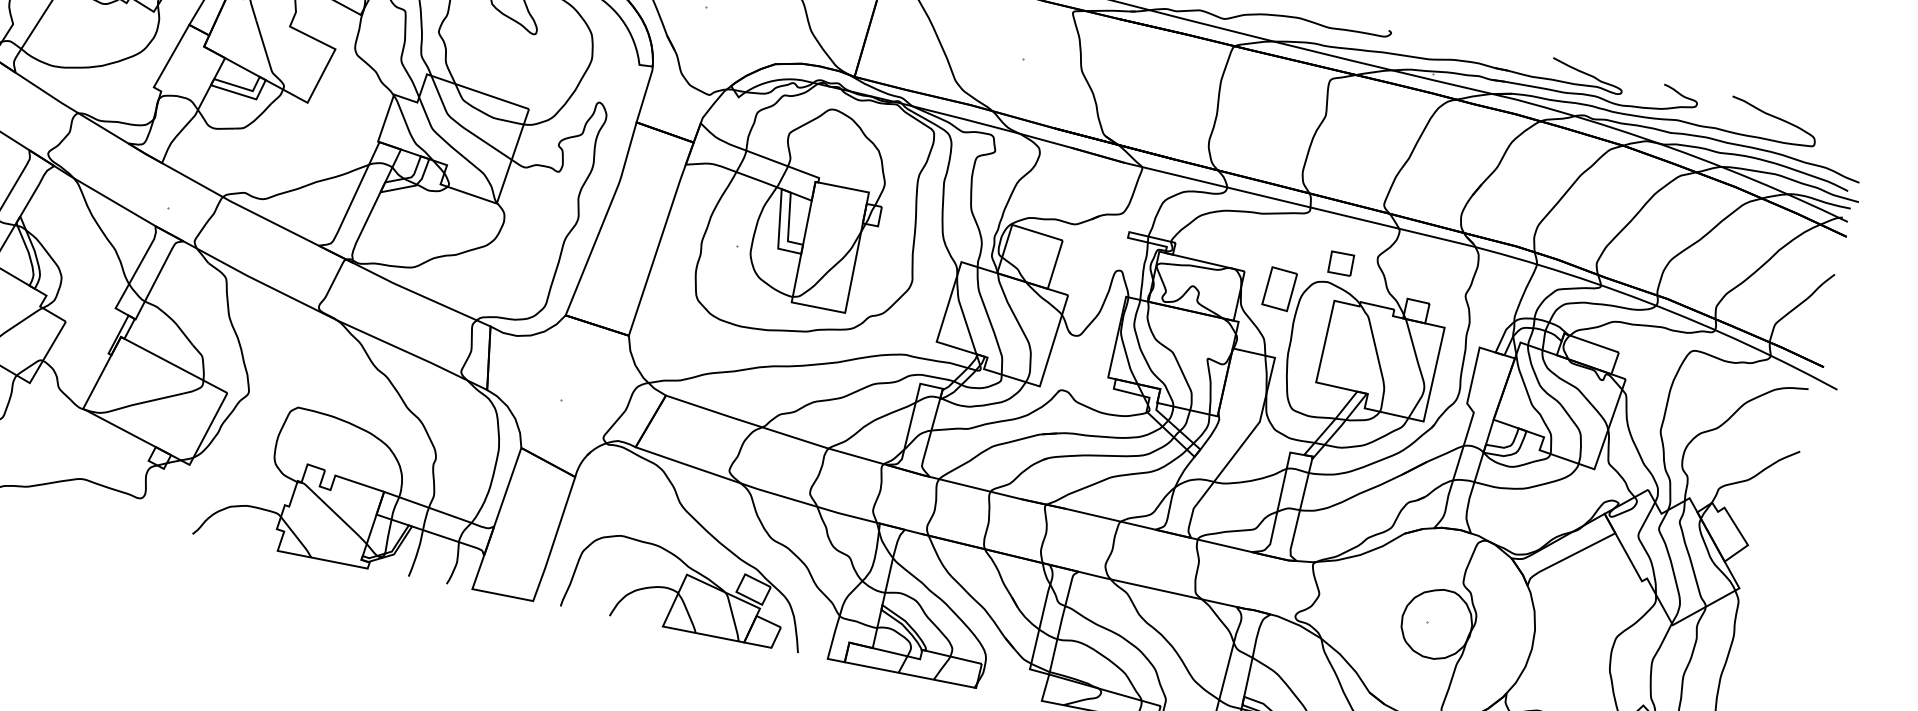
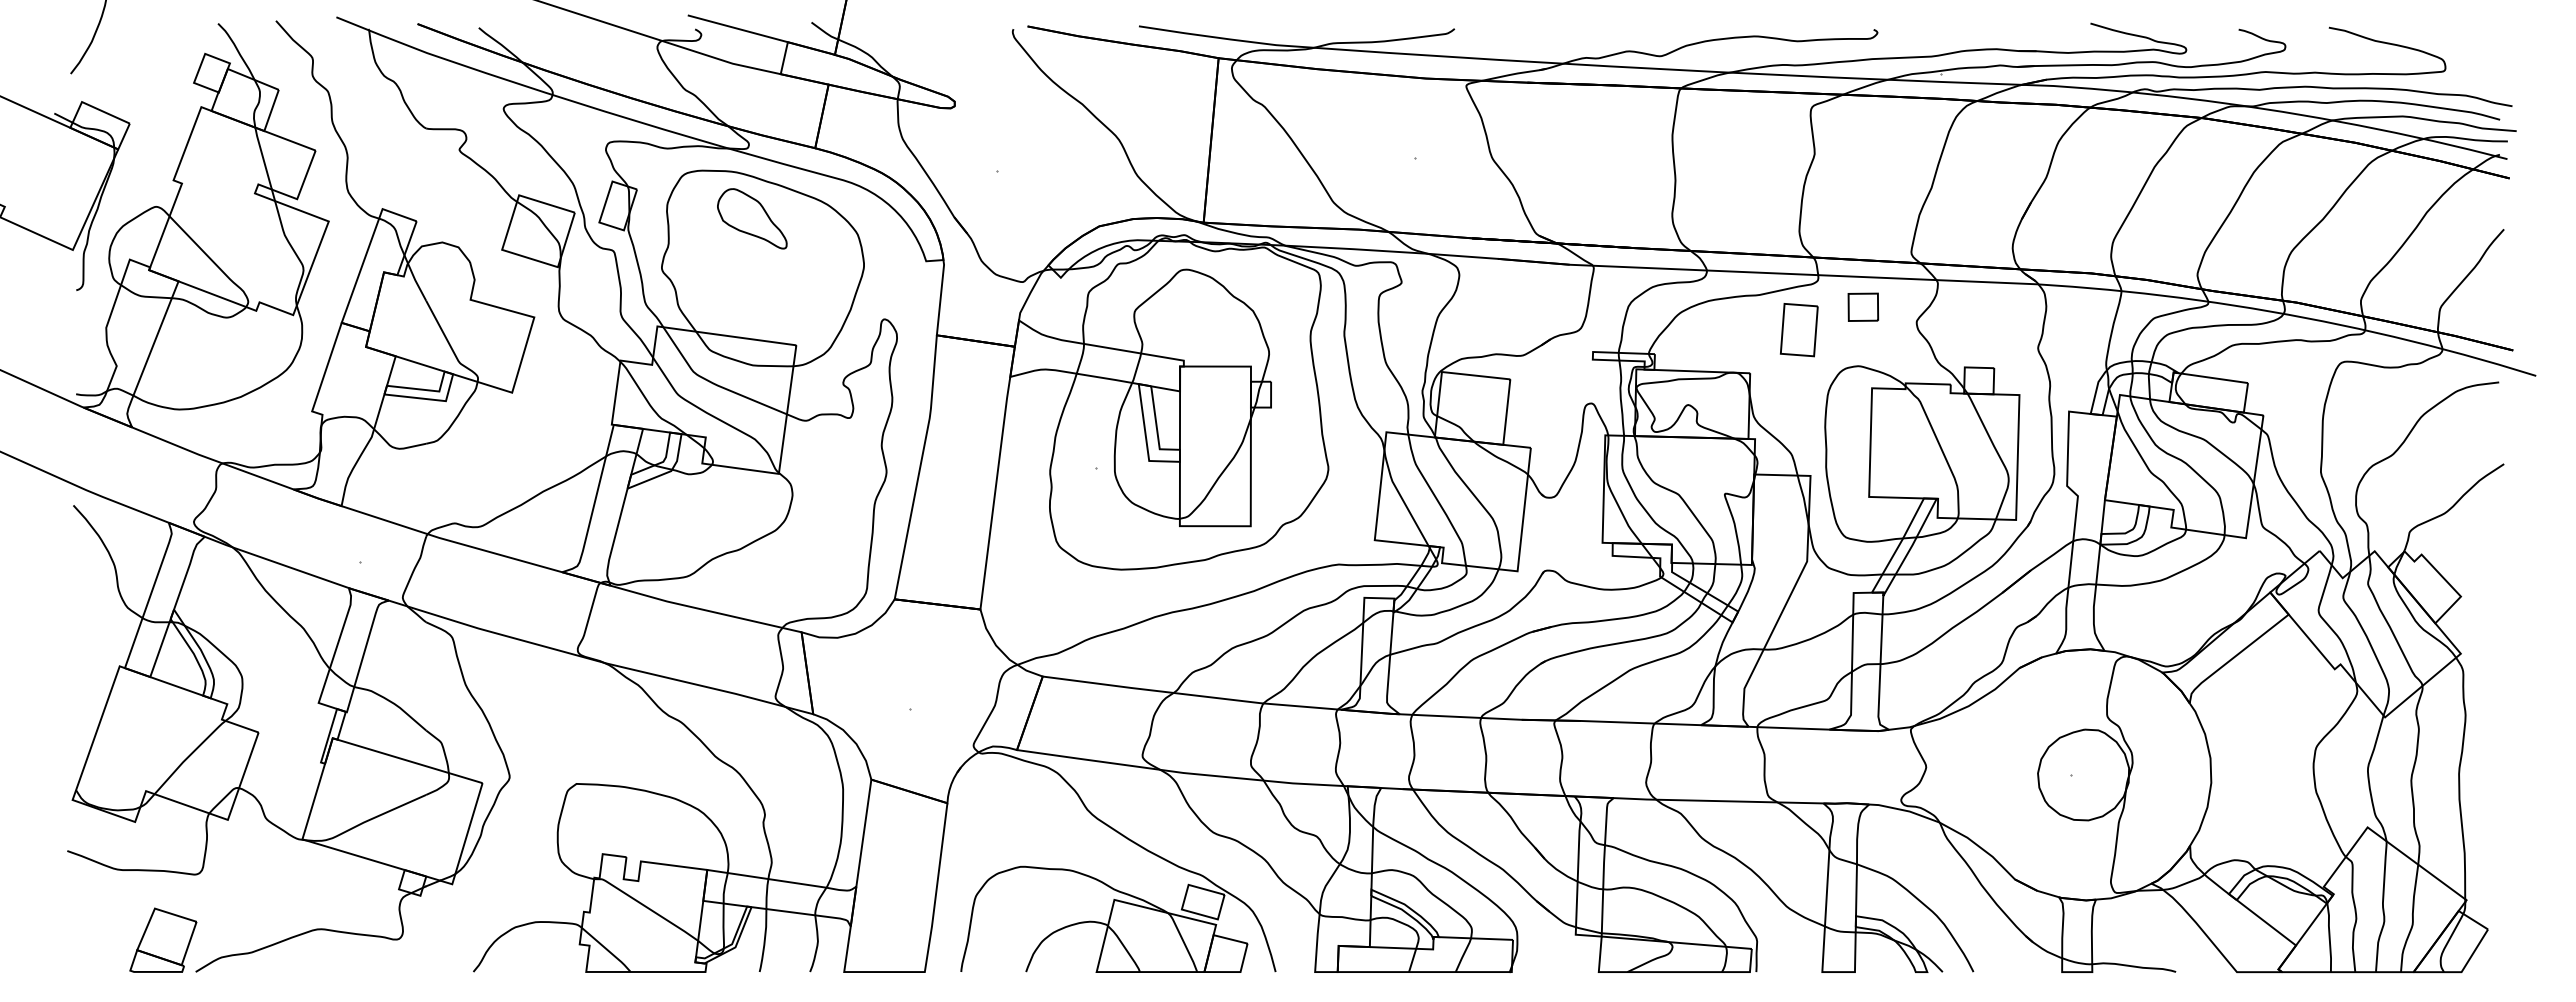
part: (1341, 263) -> (1863, 306), moved
part: (1279, 289) -> (1799, 330), moved

